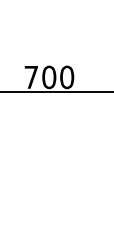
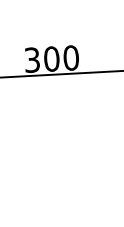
text: (31, 77) -> (32, 60), 700 -> 300

